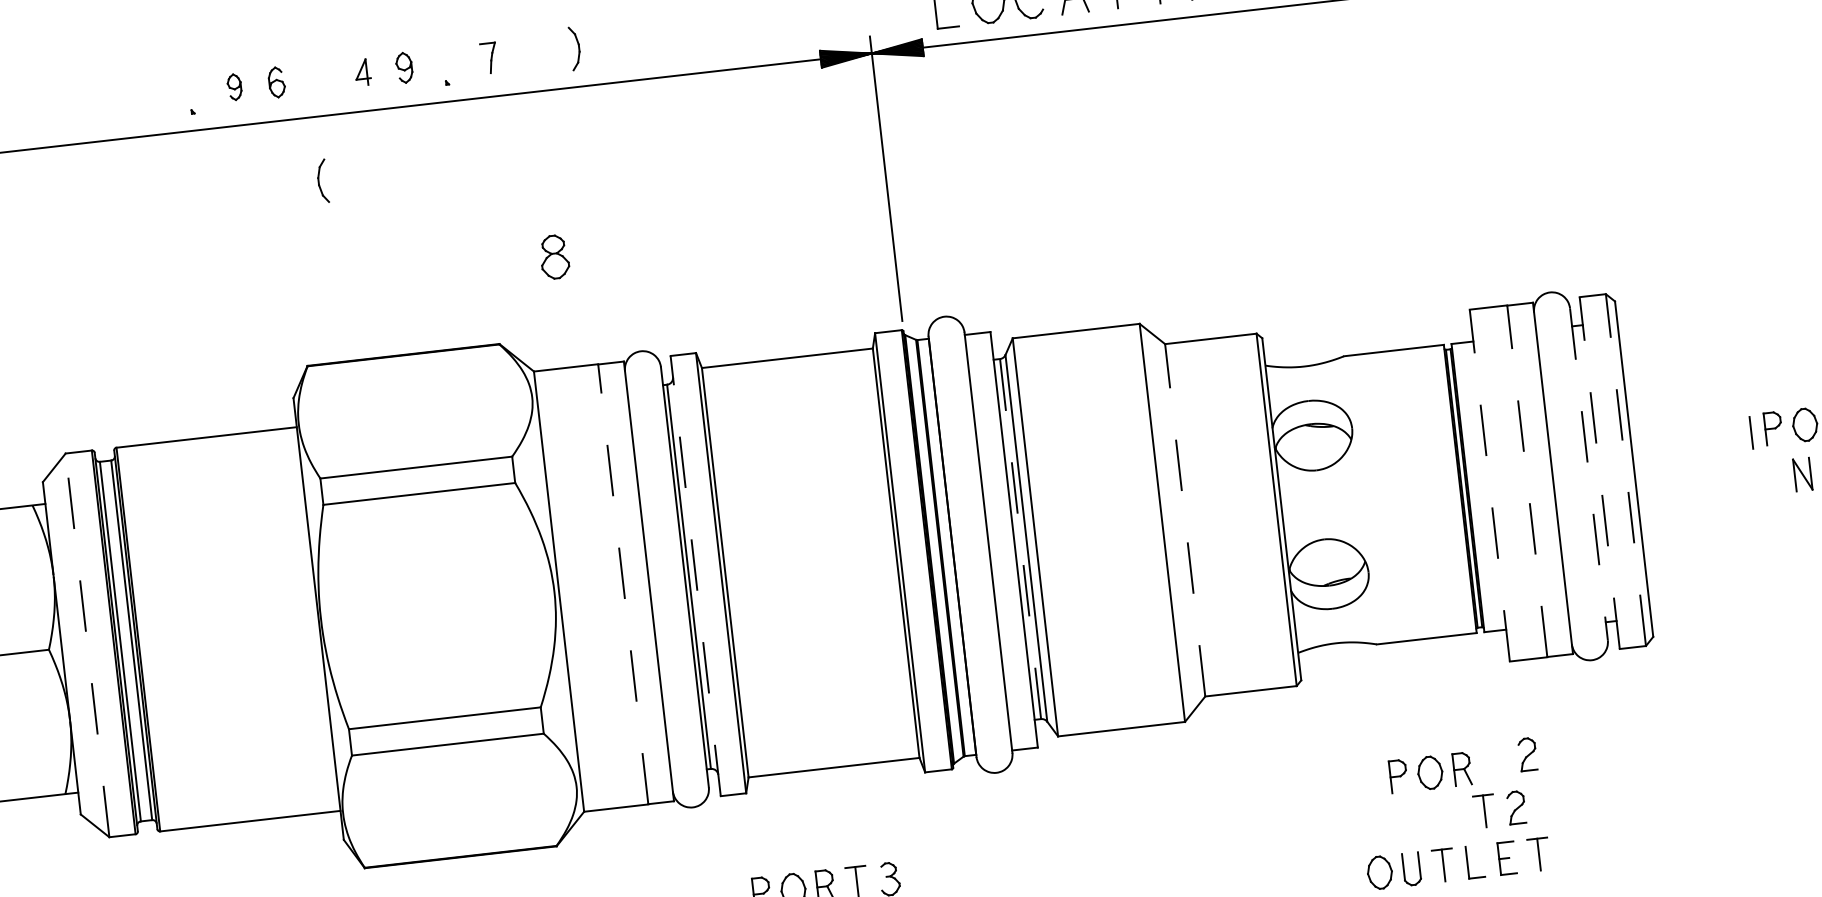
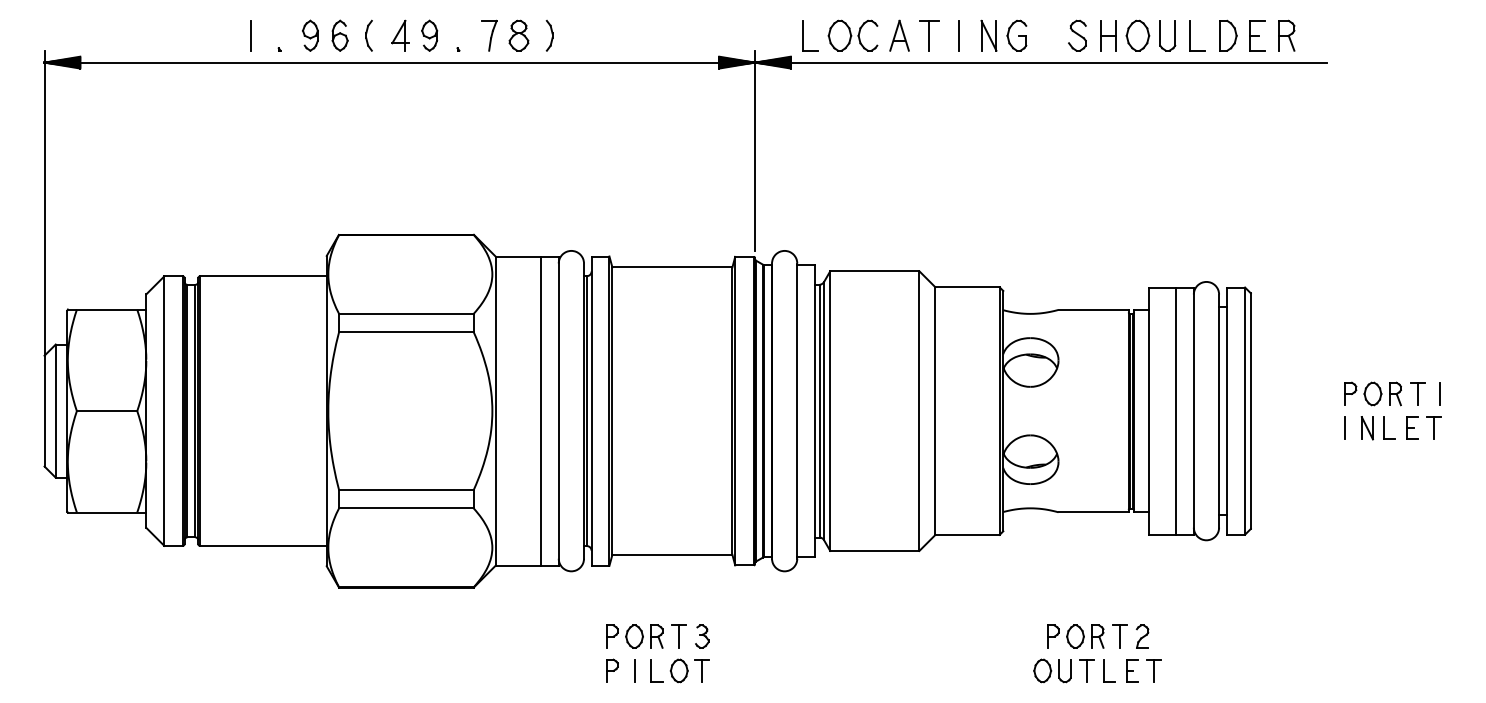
part: (489, 57) -> (489, 35), size x1.43
part: (404, 67) -> (429, 35), size x1.43
part: (362, 72) -> (400, 35), size x1.67
part: (275, 82) -> (339, 35), size x1.43
part: (234, 86) -> (310, 35), size x1.67
line: (149, 96) -> (250, 35), added
part: (321, 180) -> (368, 35), moved
part: (553, 256) -> (518, 35), moved
line: (1750, 431) -> (1344, 427), moved
line: (1626, 470) -> (1245, 411), dashed -> solid
line: (1599, 473) -> (1226, 411), dashed -> solid
line: (1589, 474) -> (1219, 411), dashed -> solid
line: (1526, 481) -> (1175, 411), dashed -> solid
line: (1489, 486) -> (1149, 411), dashed -> solid
line: (1185, 520) -> (935, 411), dashed -> solid
line: (1020, 538) -> (819, 410), dashed -> solid
line: (695, 576) -> (591, 411), dashed -> solid
line: (623, 584) -> (540, 411), dashed -> solid
line: (87, 645) -> (164, 411), dashed -> solid
part: (1527, 754) -> (1154, 600), removed
part: (1430, 772) -> (1075, 636), moved

